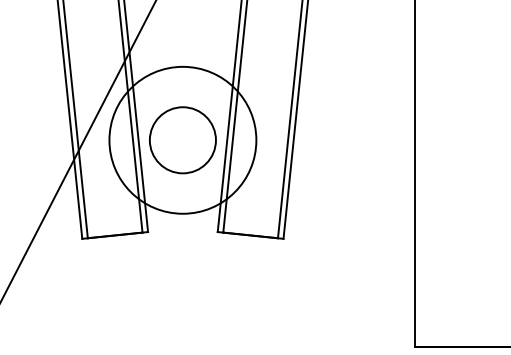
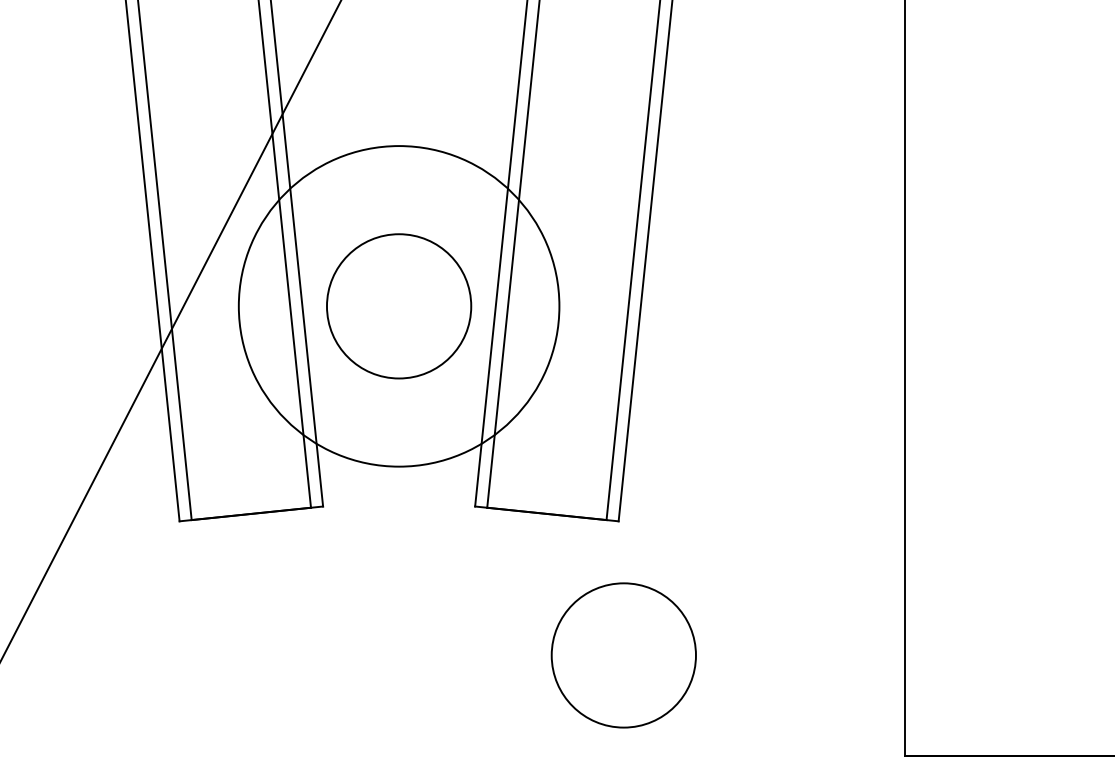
circle: (285, 300) -> (622, 655), added

